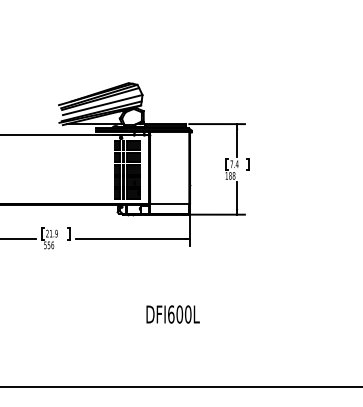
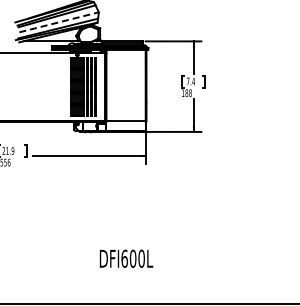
line: (103, 104) -> (59, 21), solid -> dashed
text: (172, 314) -> (125, 258), moved

